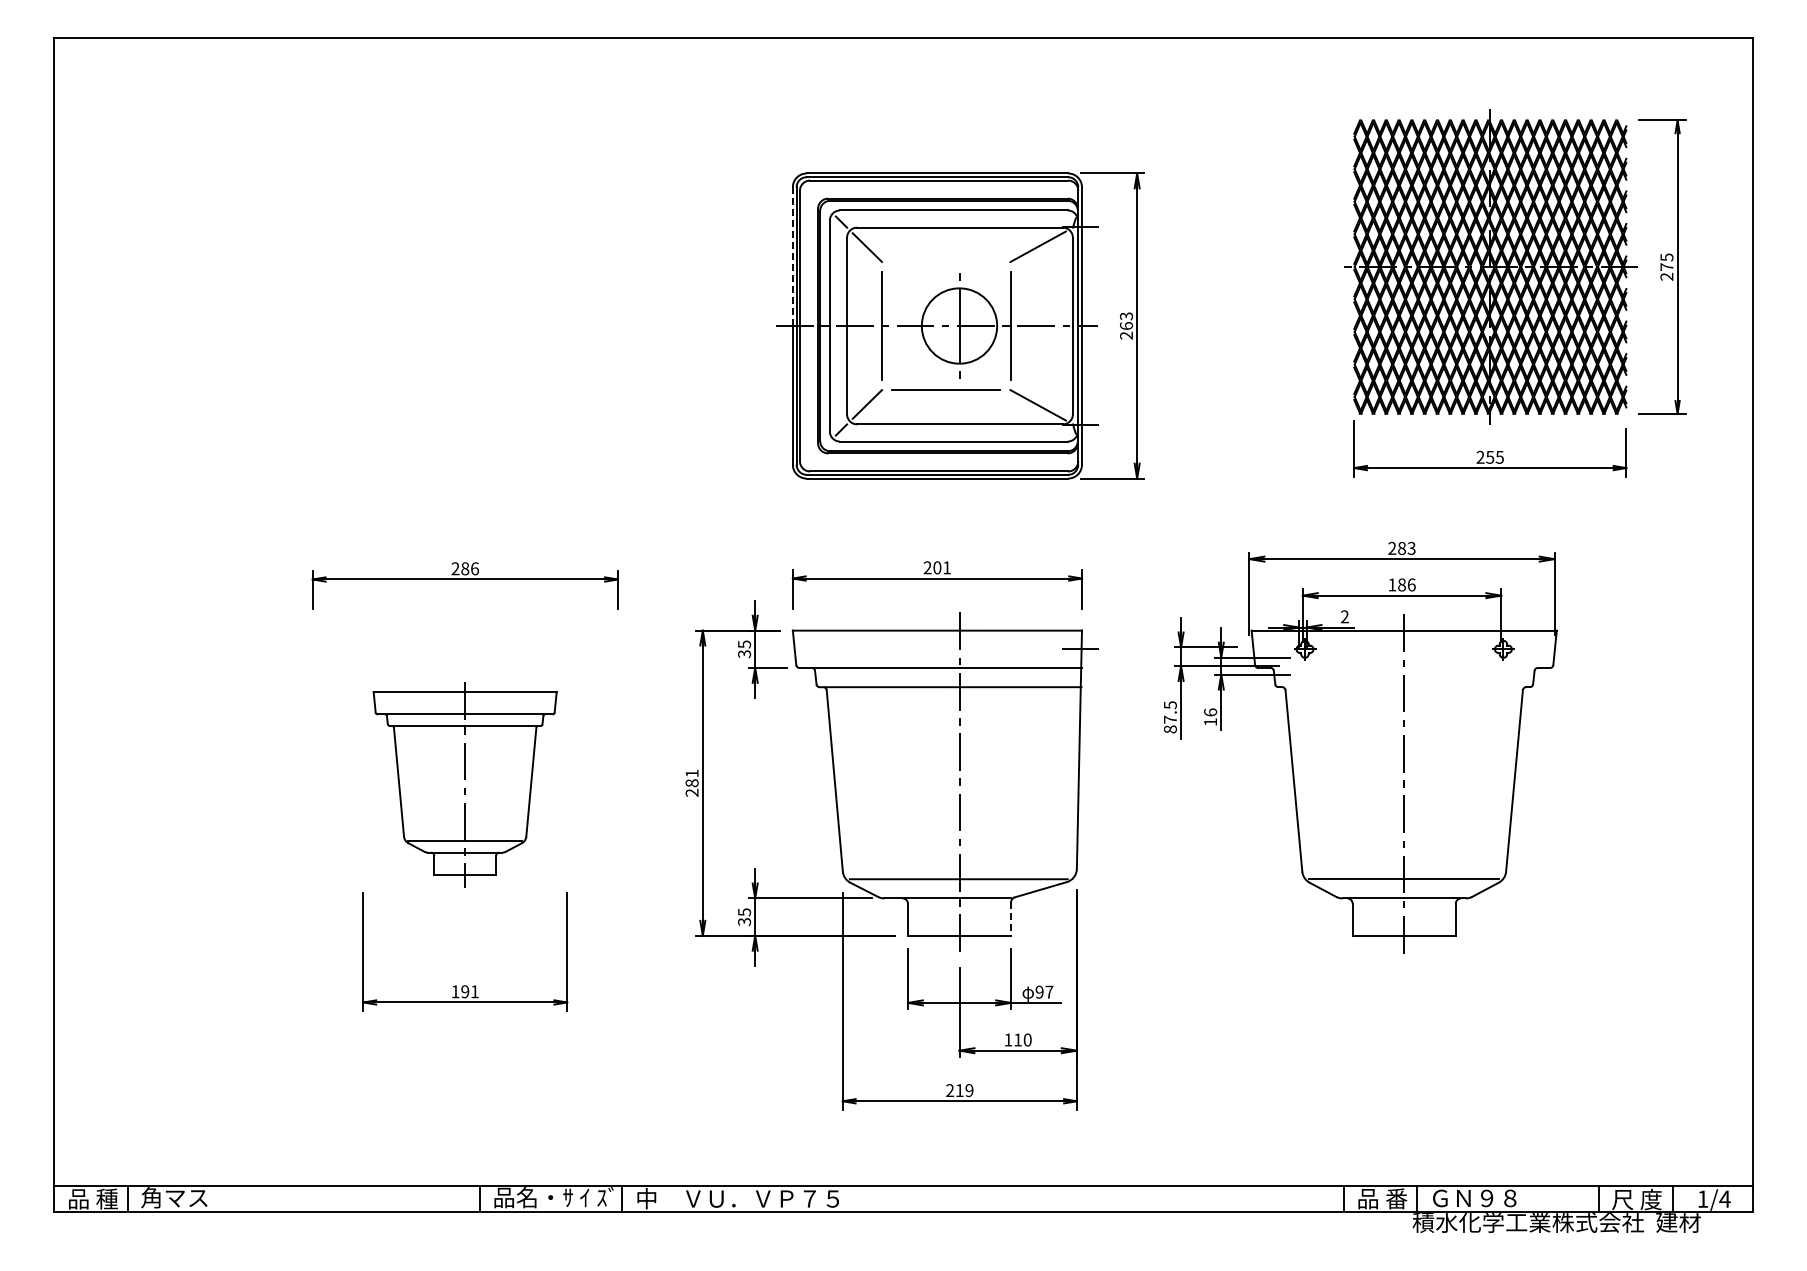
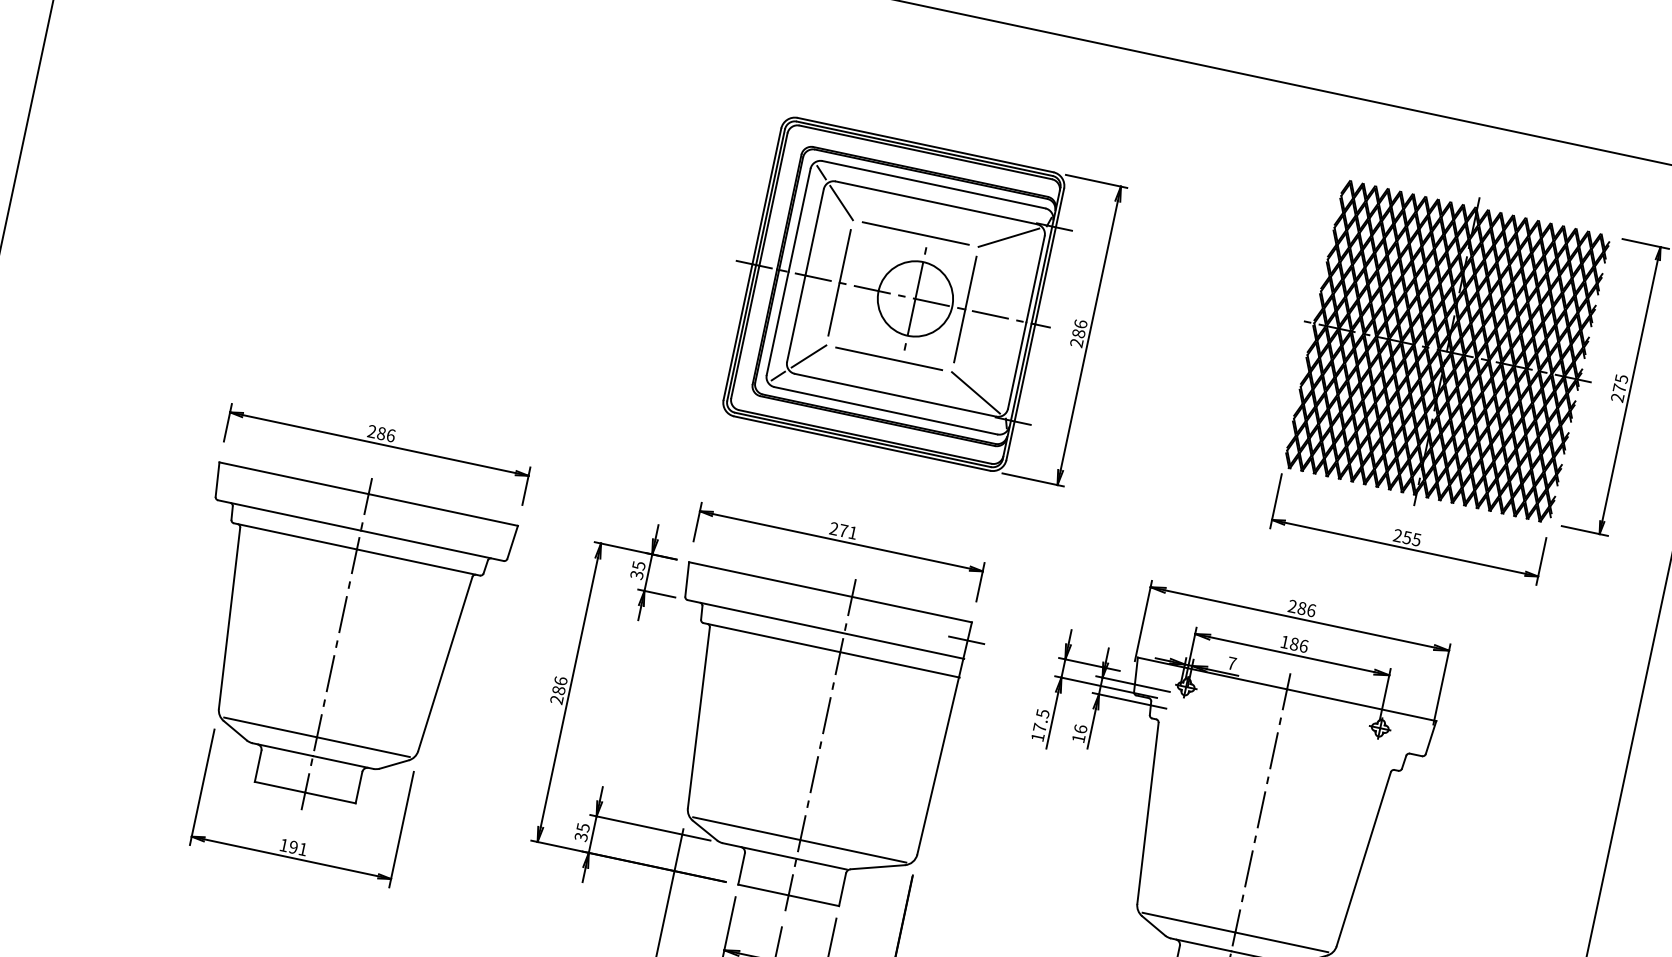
line: (792, 256) -> (766, 196), dashed -> solid
line: (946, 261) -> (916, 233), added
text: (1126, 320) -> (1079, 328), 263 -> 286
text: (1411, 547) -> (1311, 609), 283 -> 286
text: (937, 567) -> (843, 530), 201 -> 271
text: (1344, 616) -> (1231, 663), 2 -> 7
text: (1169, 729) -> (1036, 737), 87.5 -> 17.5
text: (691, 773) -> (560, 680), 281 -> 286
part: (464, 783) -> (336, 643), size x1.67
line: (1011, 919) -> (842, 890), dashed -> solid

